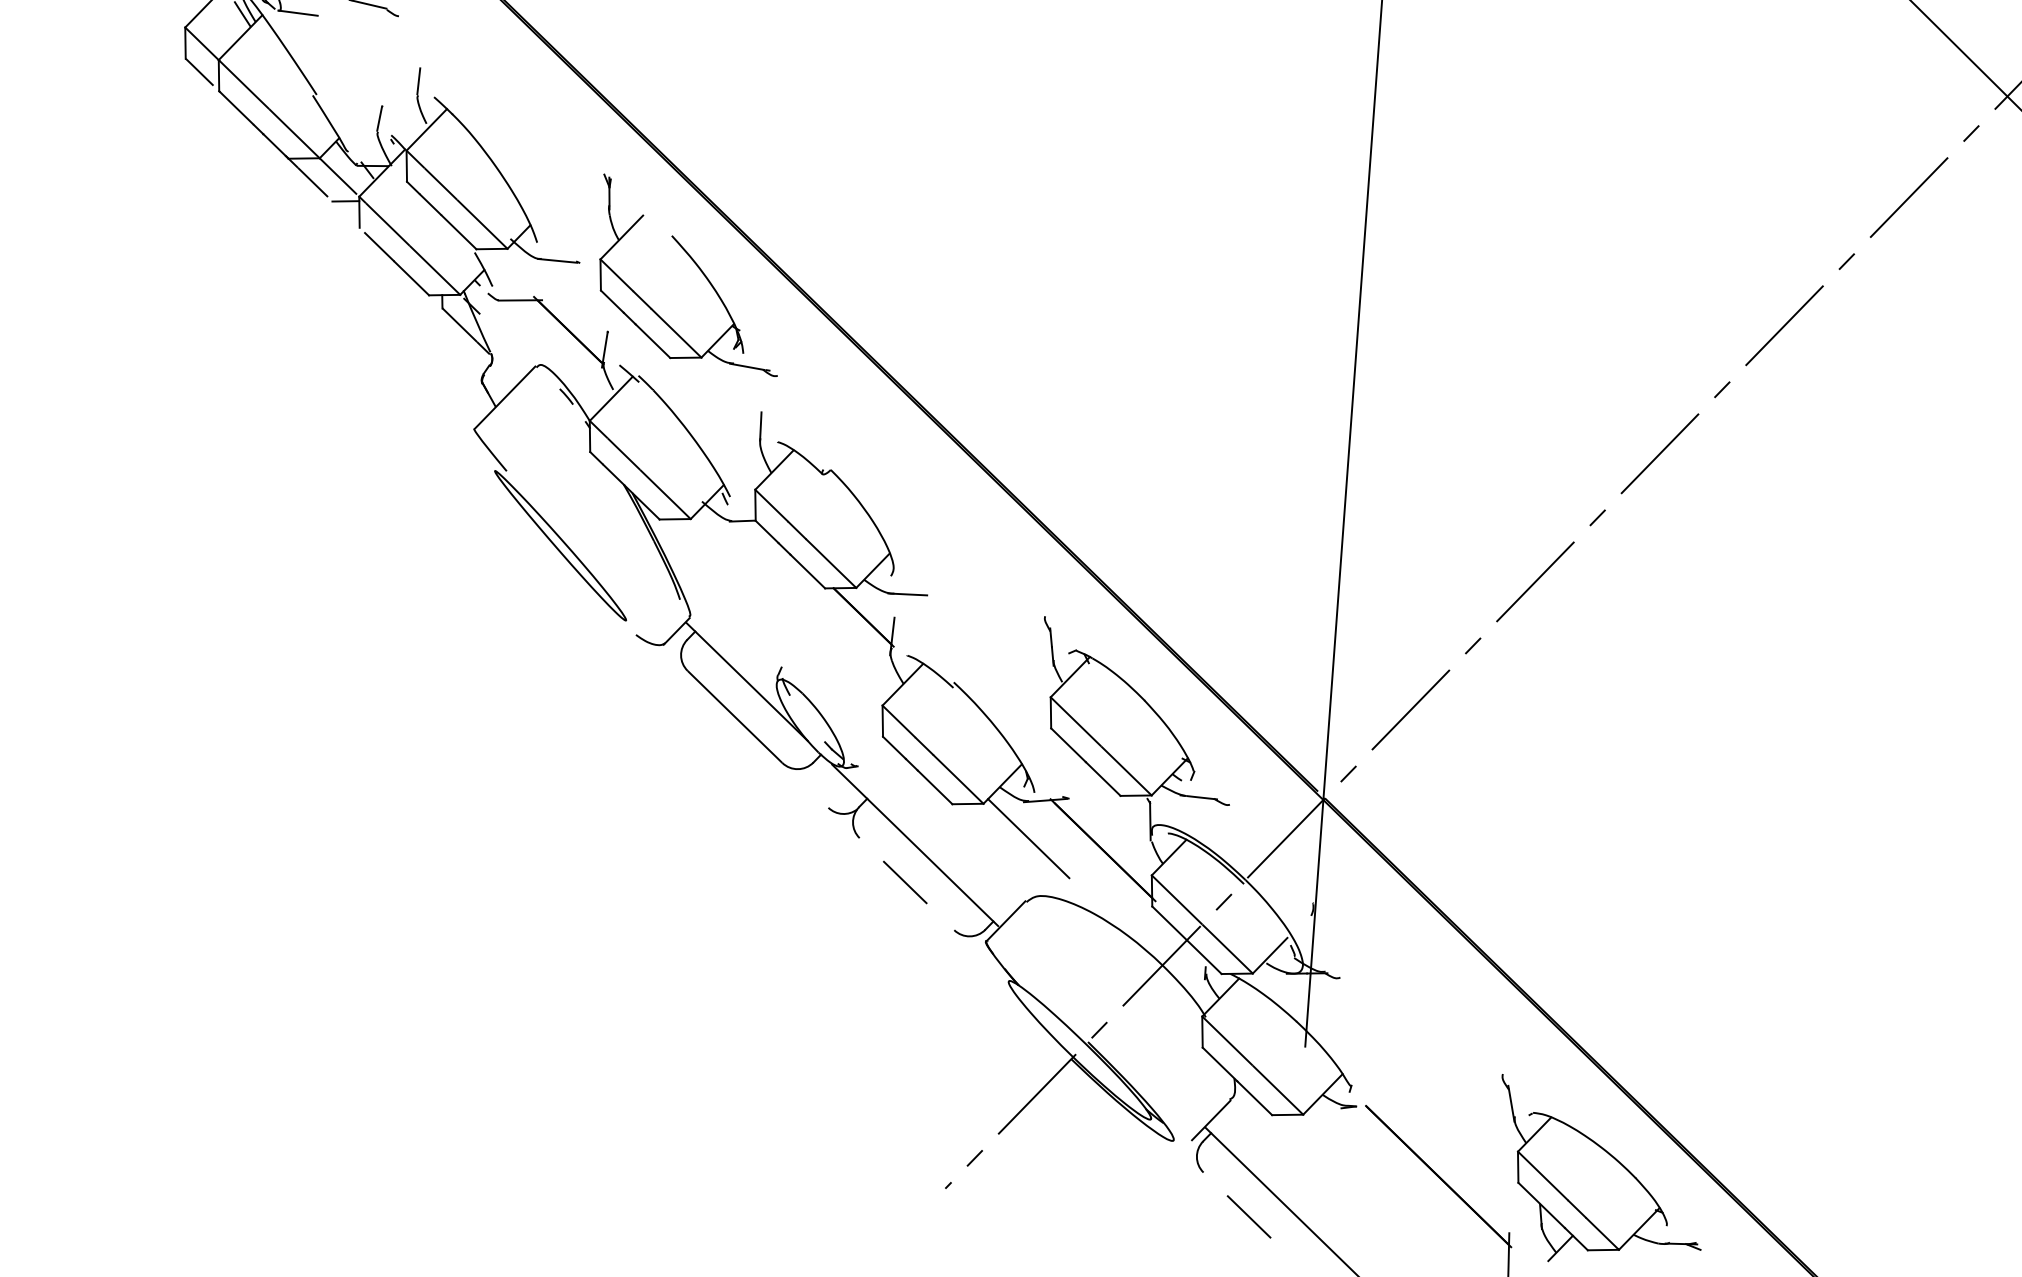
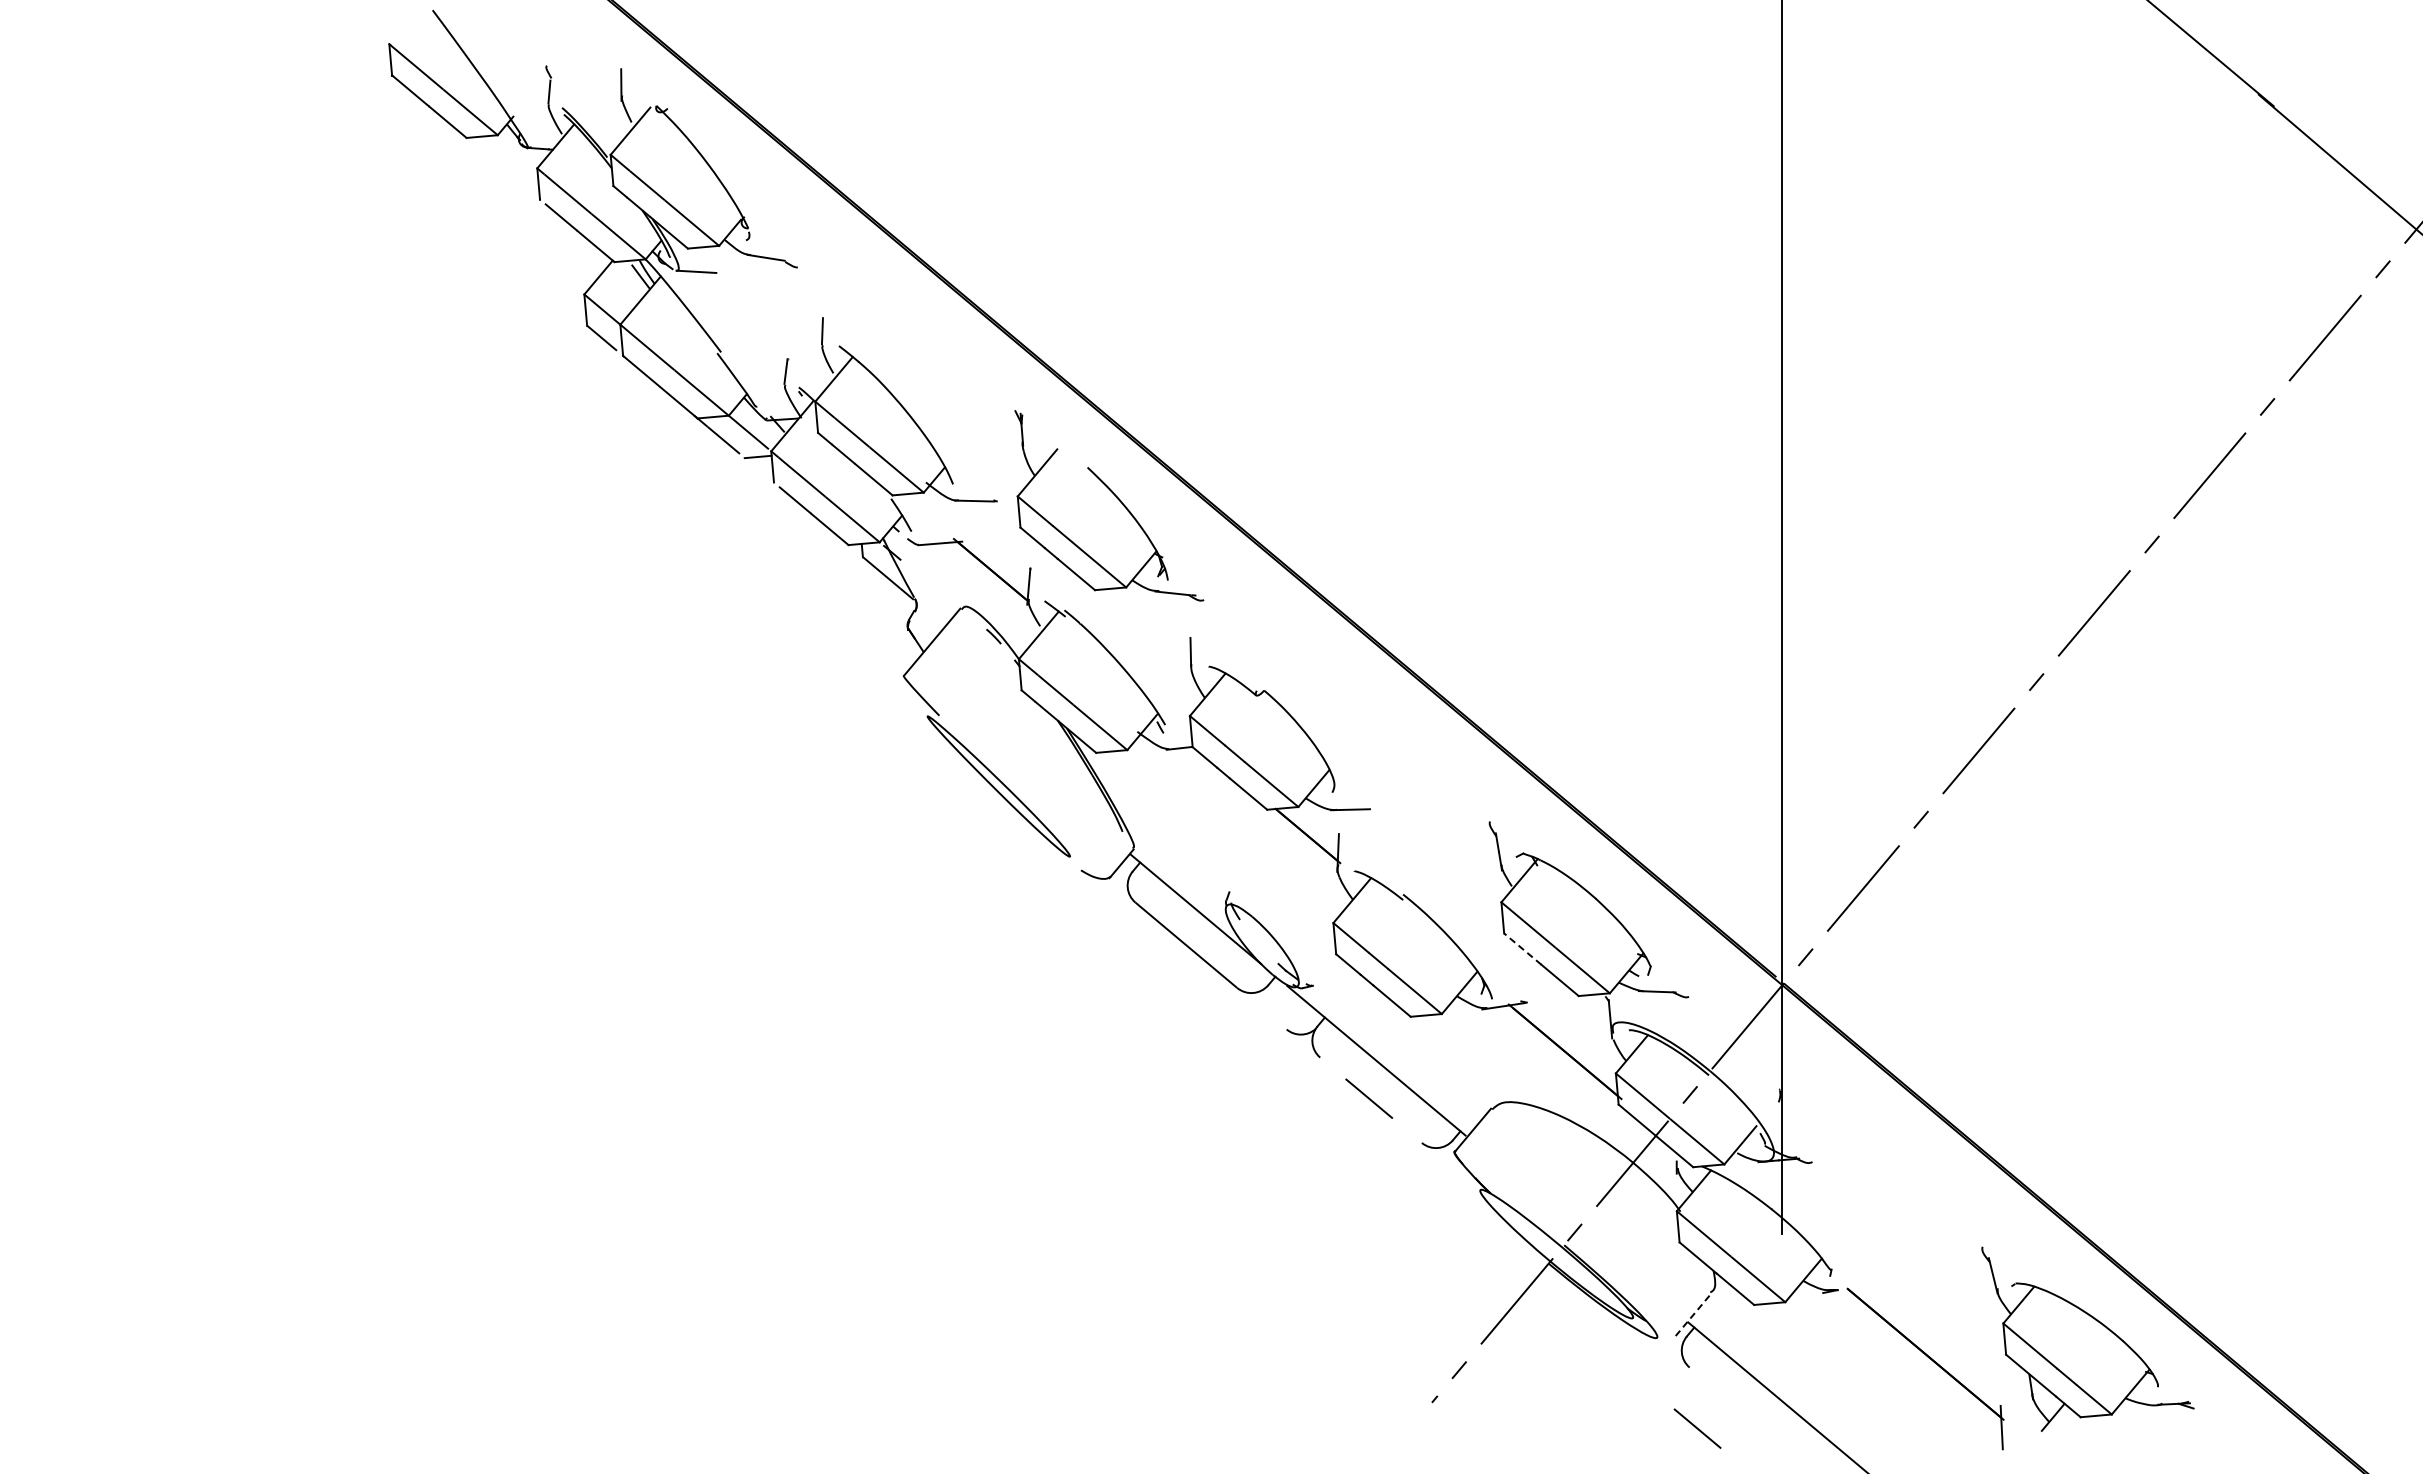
line: (1068, 744) -> (1522, 948), solid -> dashed
line: (1028, 838) -> (1489, 1045), removed
line: (1211, 1120) -> (1693, 1314), solid -> dashed
line: (1249, 1216) -> (1697, 1428), moved

